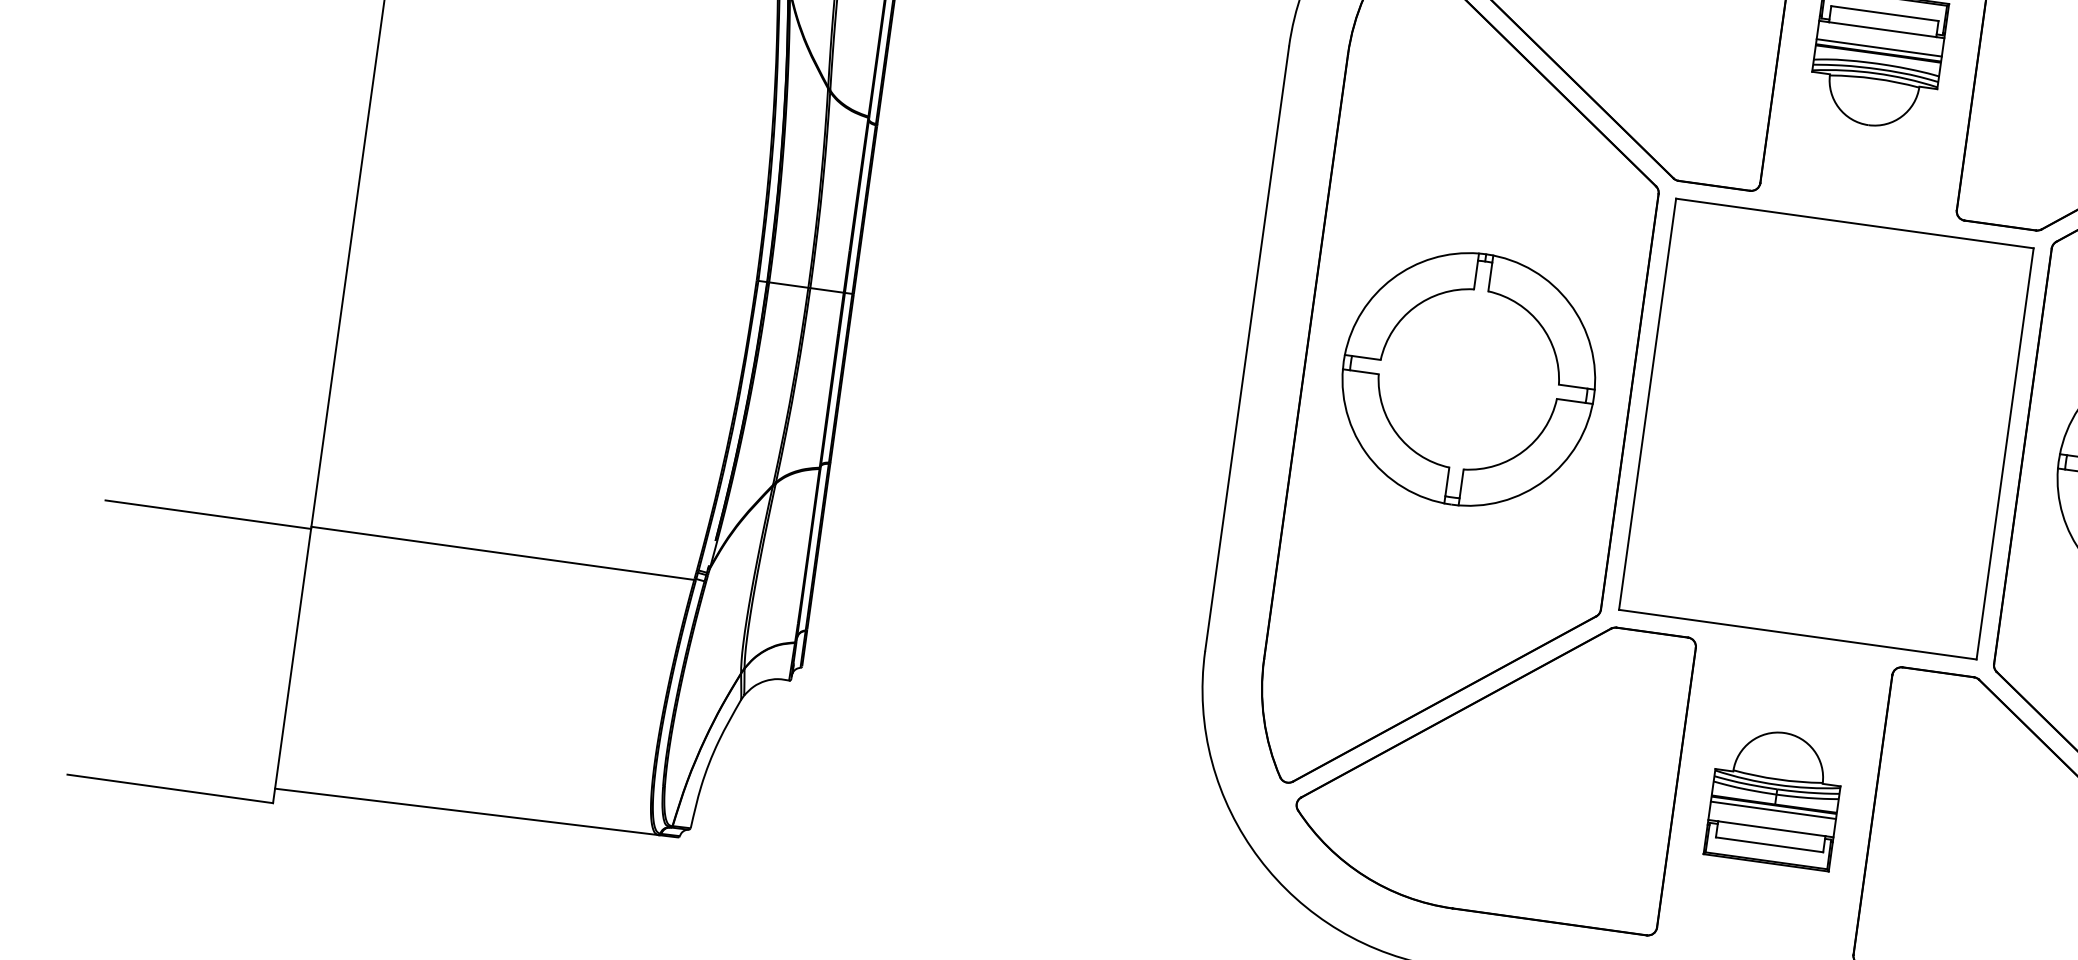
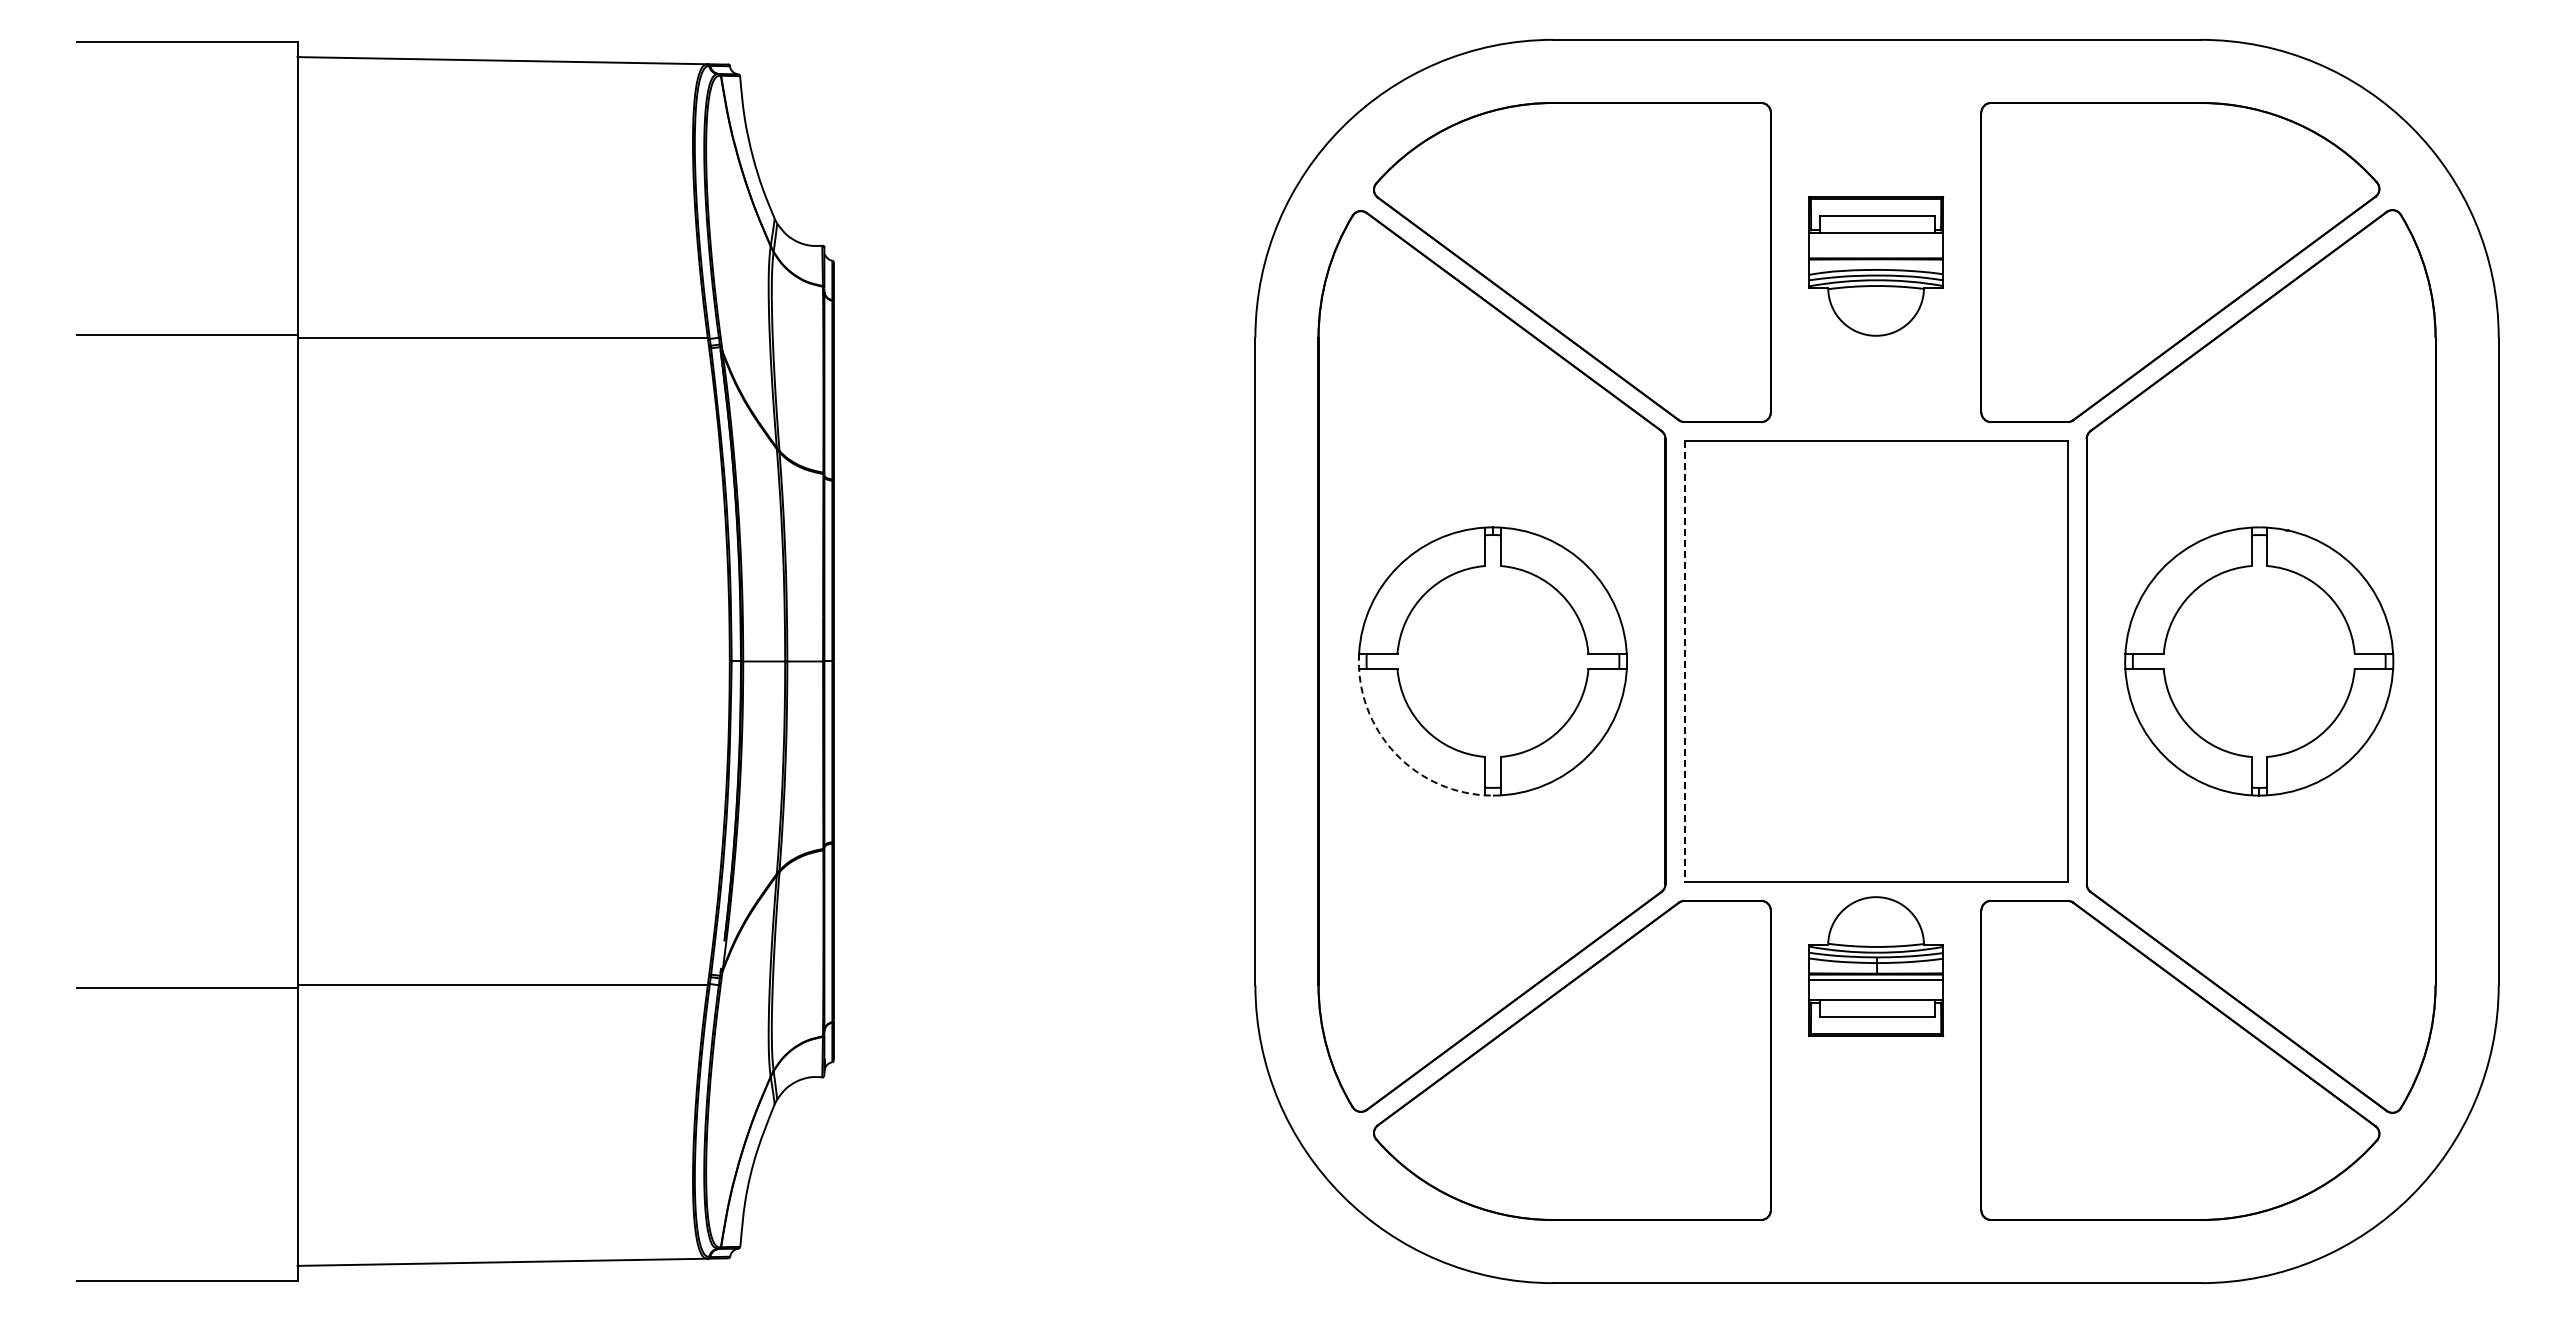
line: (1879, 47) -> (1876, 252), removed
line: (1647, 404) -> (1684, 661), solid -> dashed
arc: (1365, 452) -> (1395, 753), solid -> dashed
part: (1775, 797) -> (1876, 966), moved

